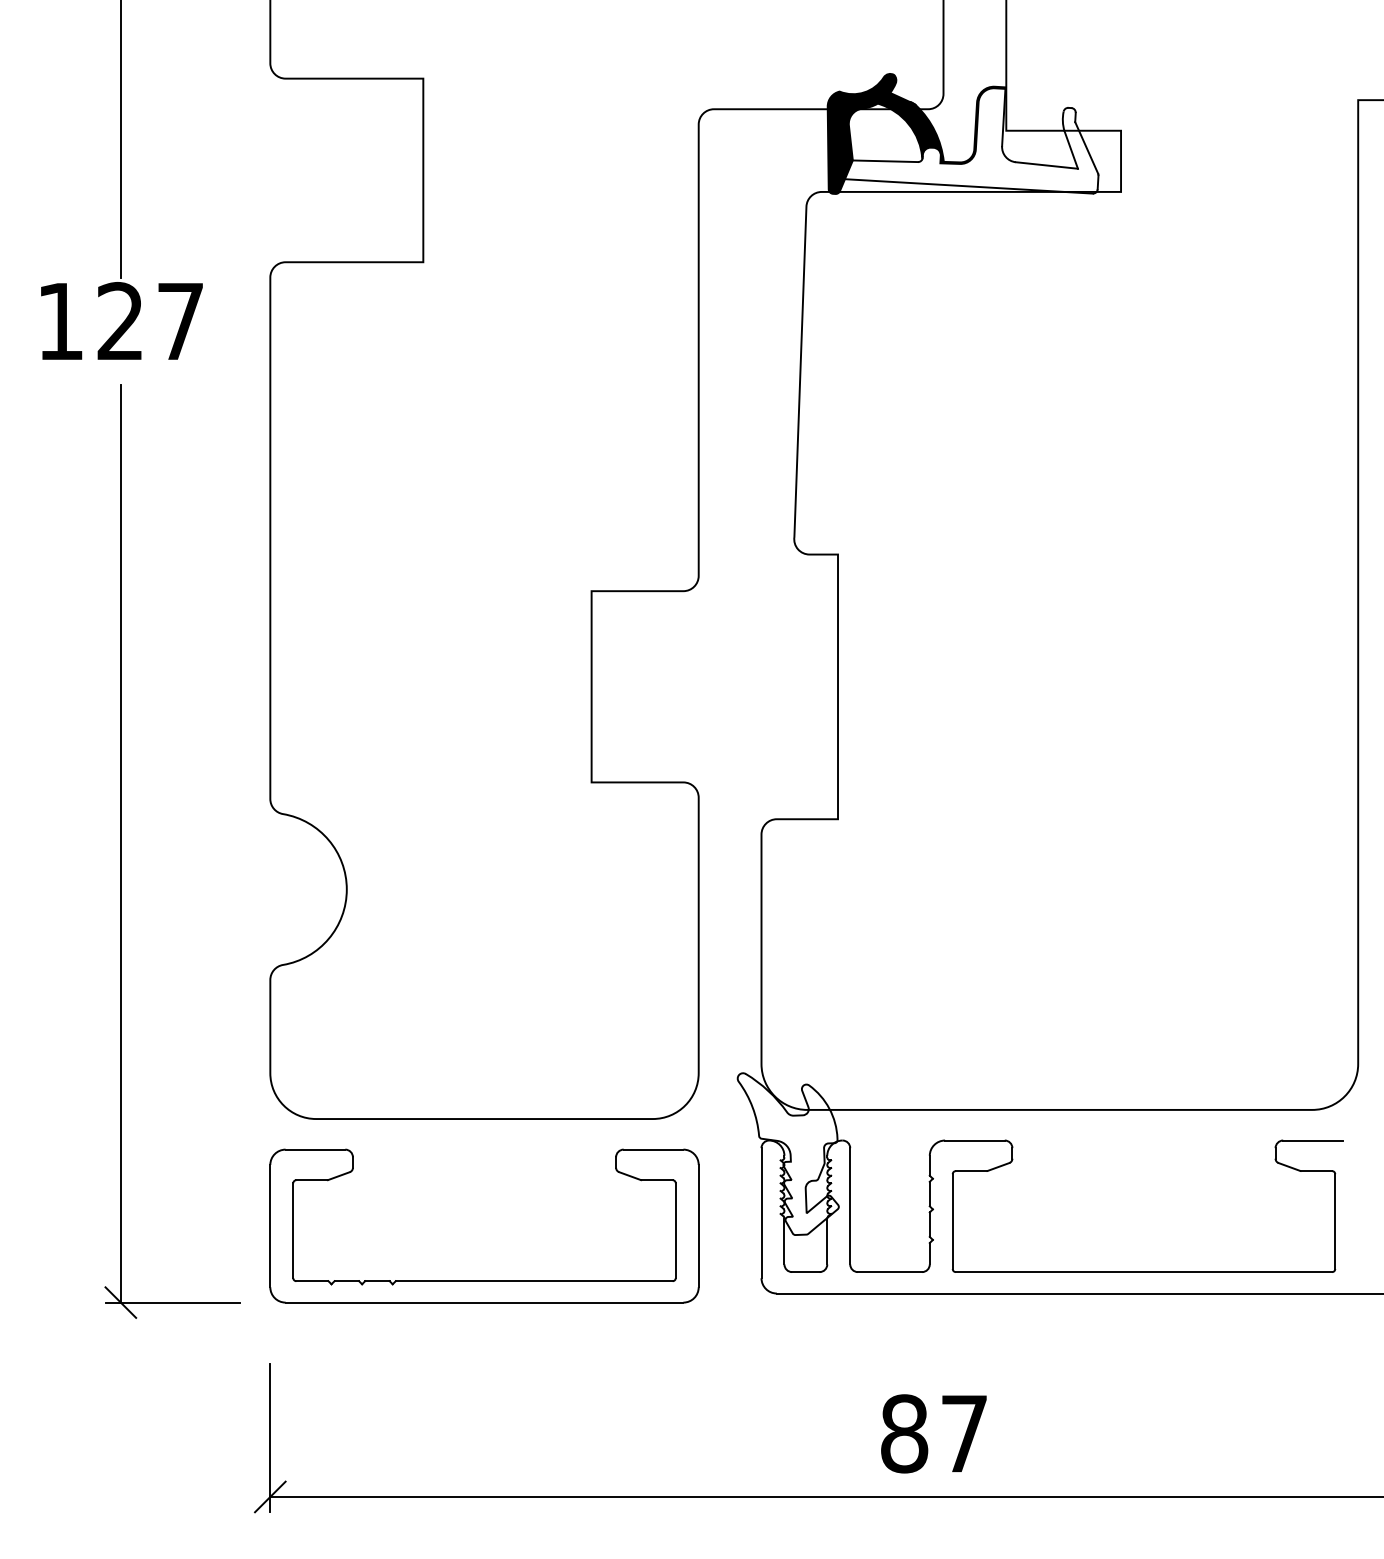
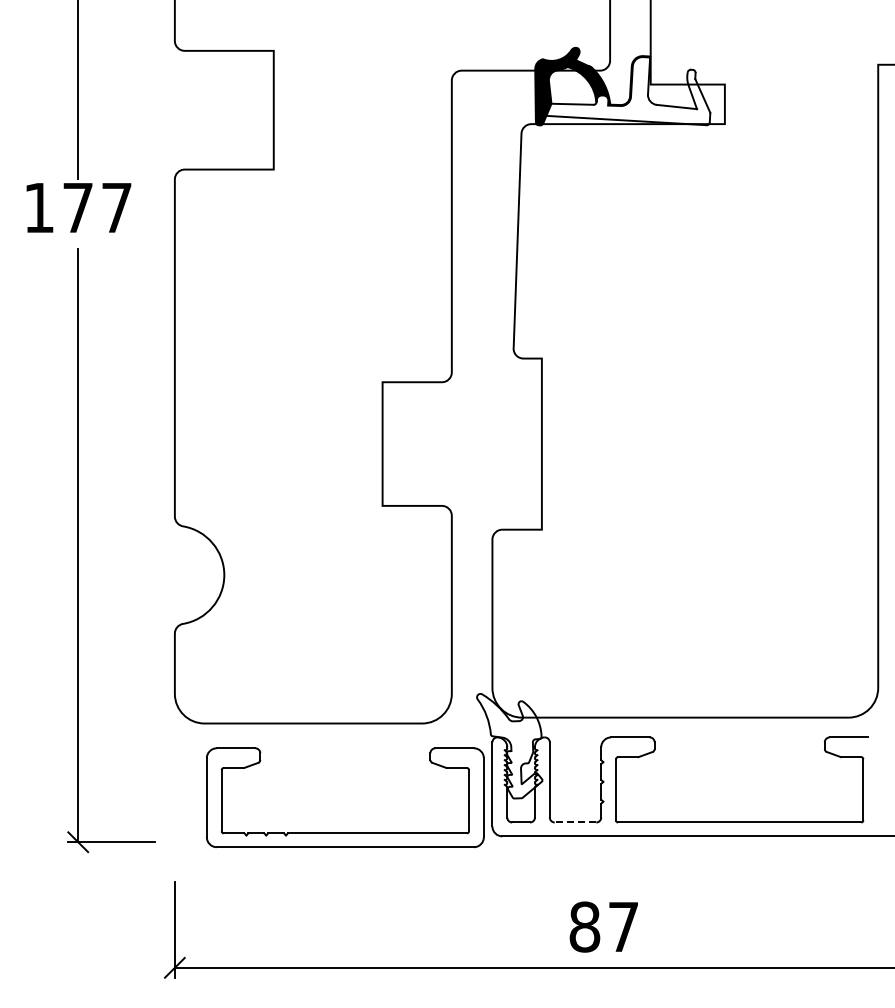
text: (119, 320) -> (77, 207), 127 -> 177
line: (889, 1272) -> (575, 822), solid -> dashed
part: (484, 1279) -> (345, 832), moved

